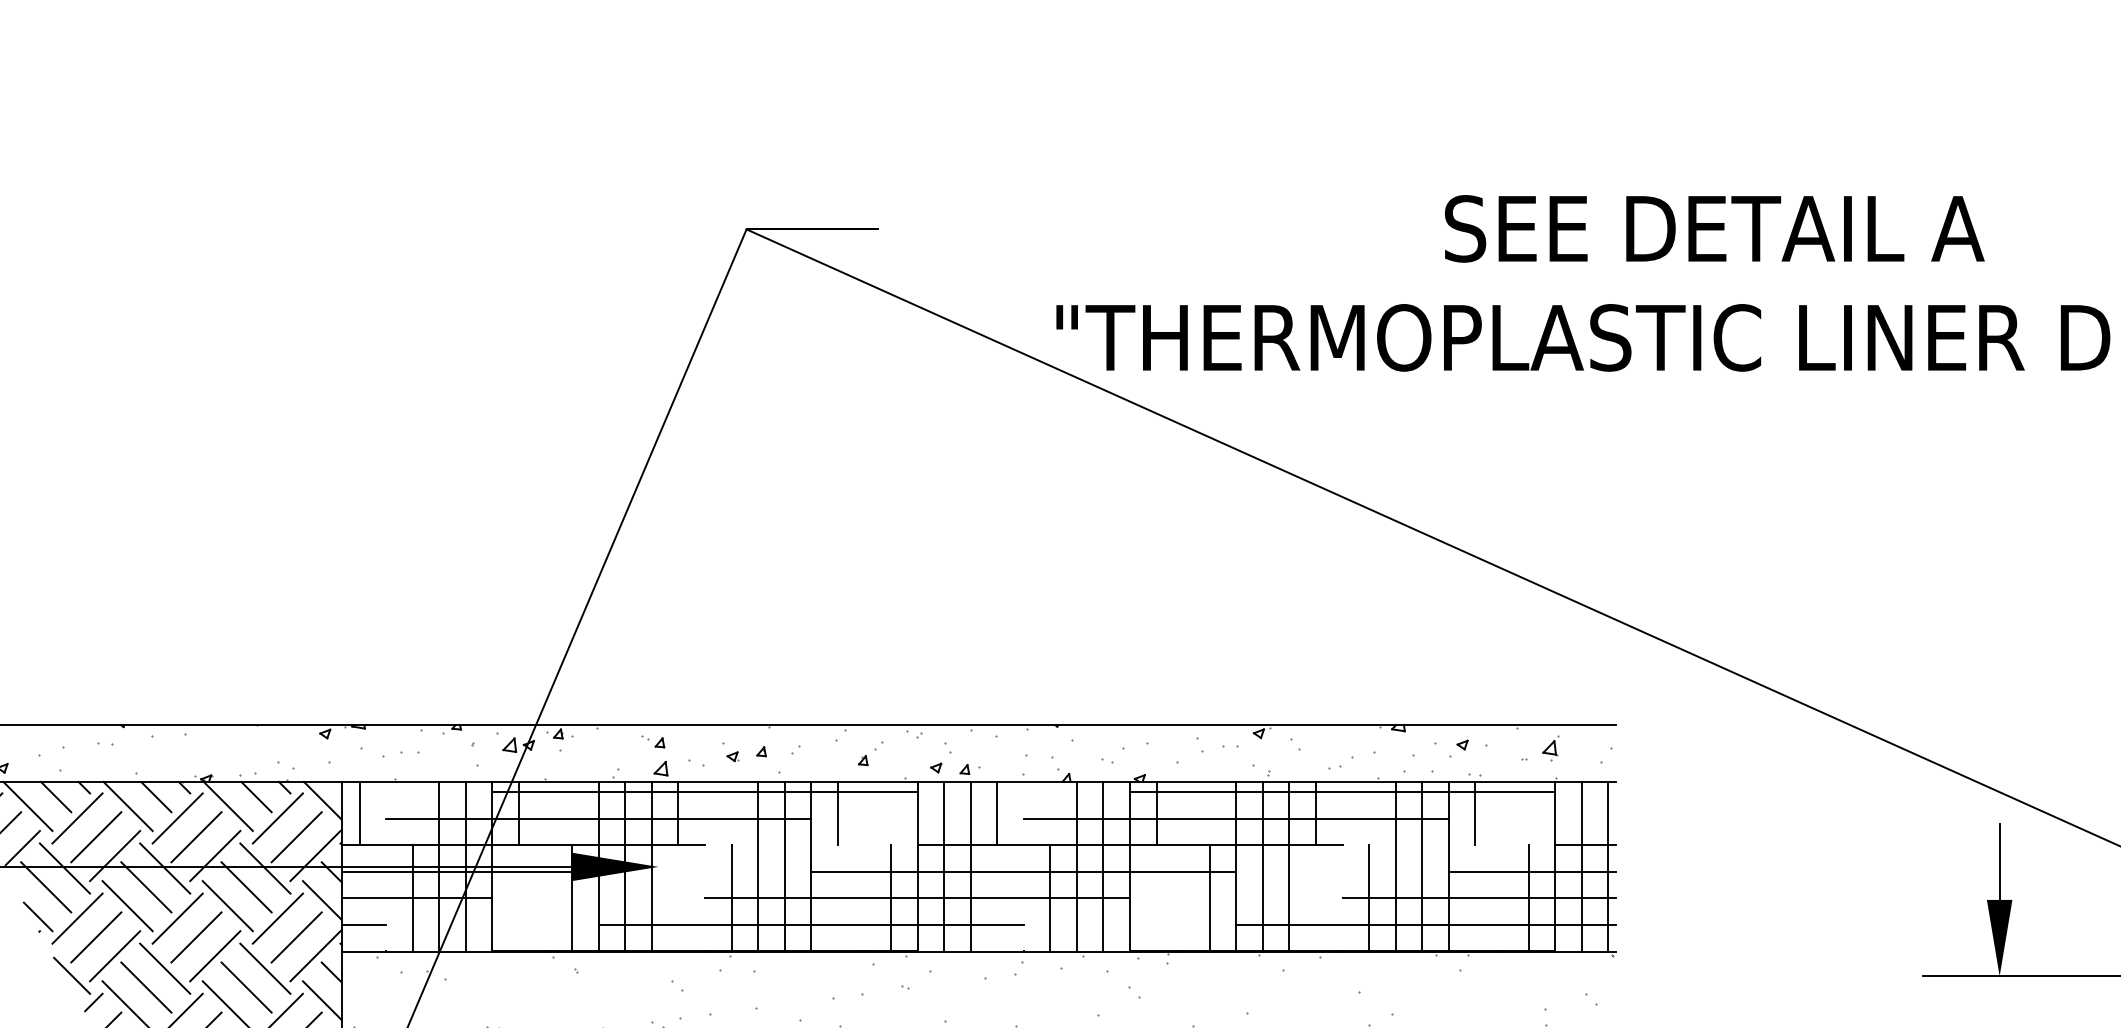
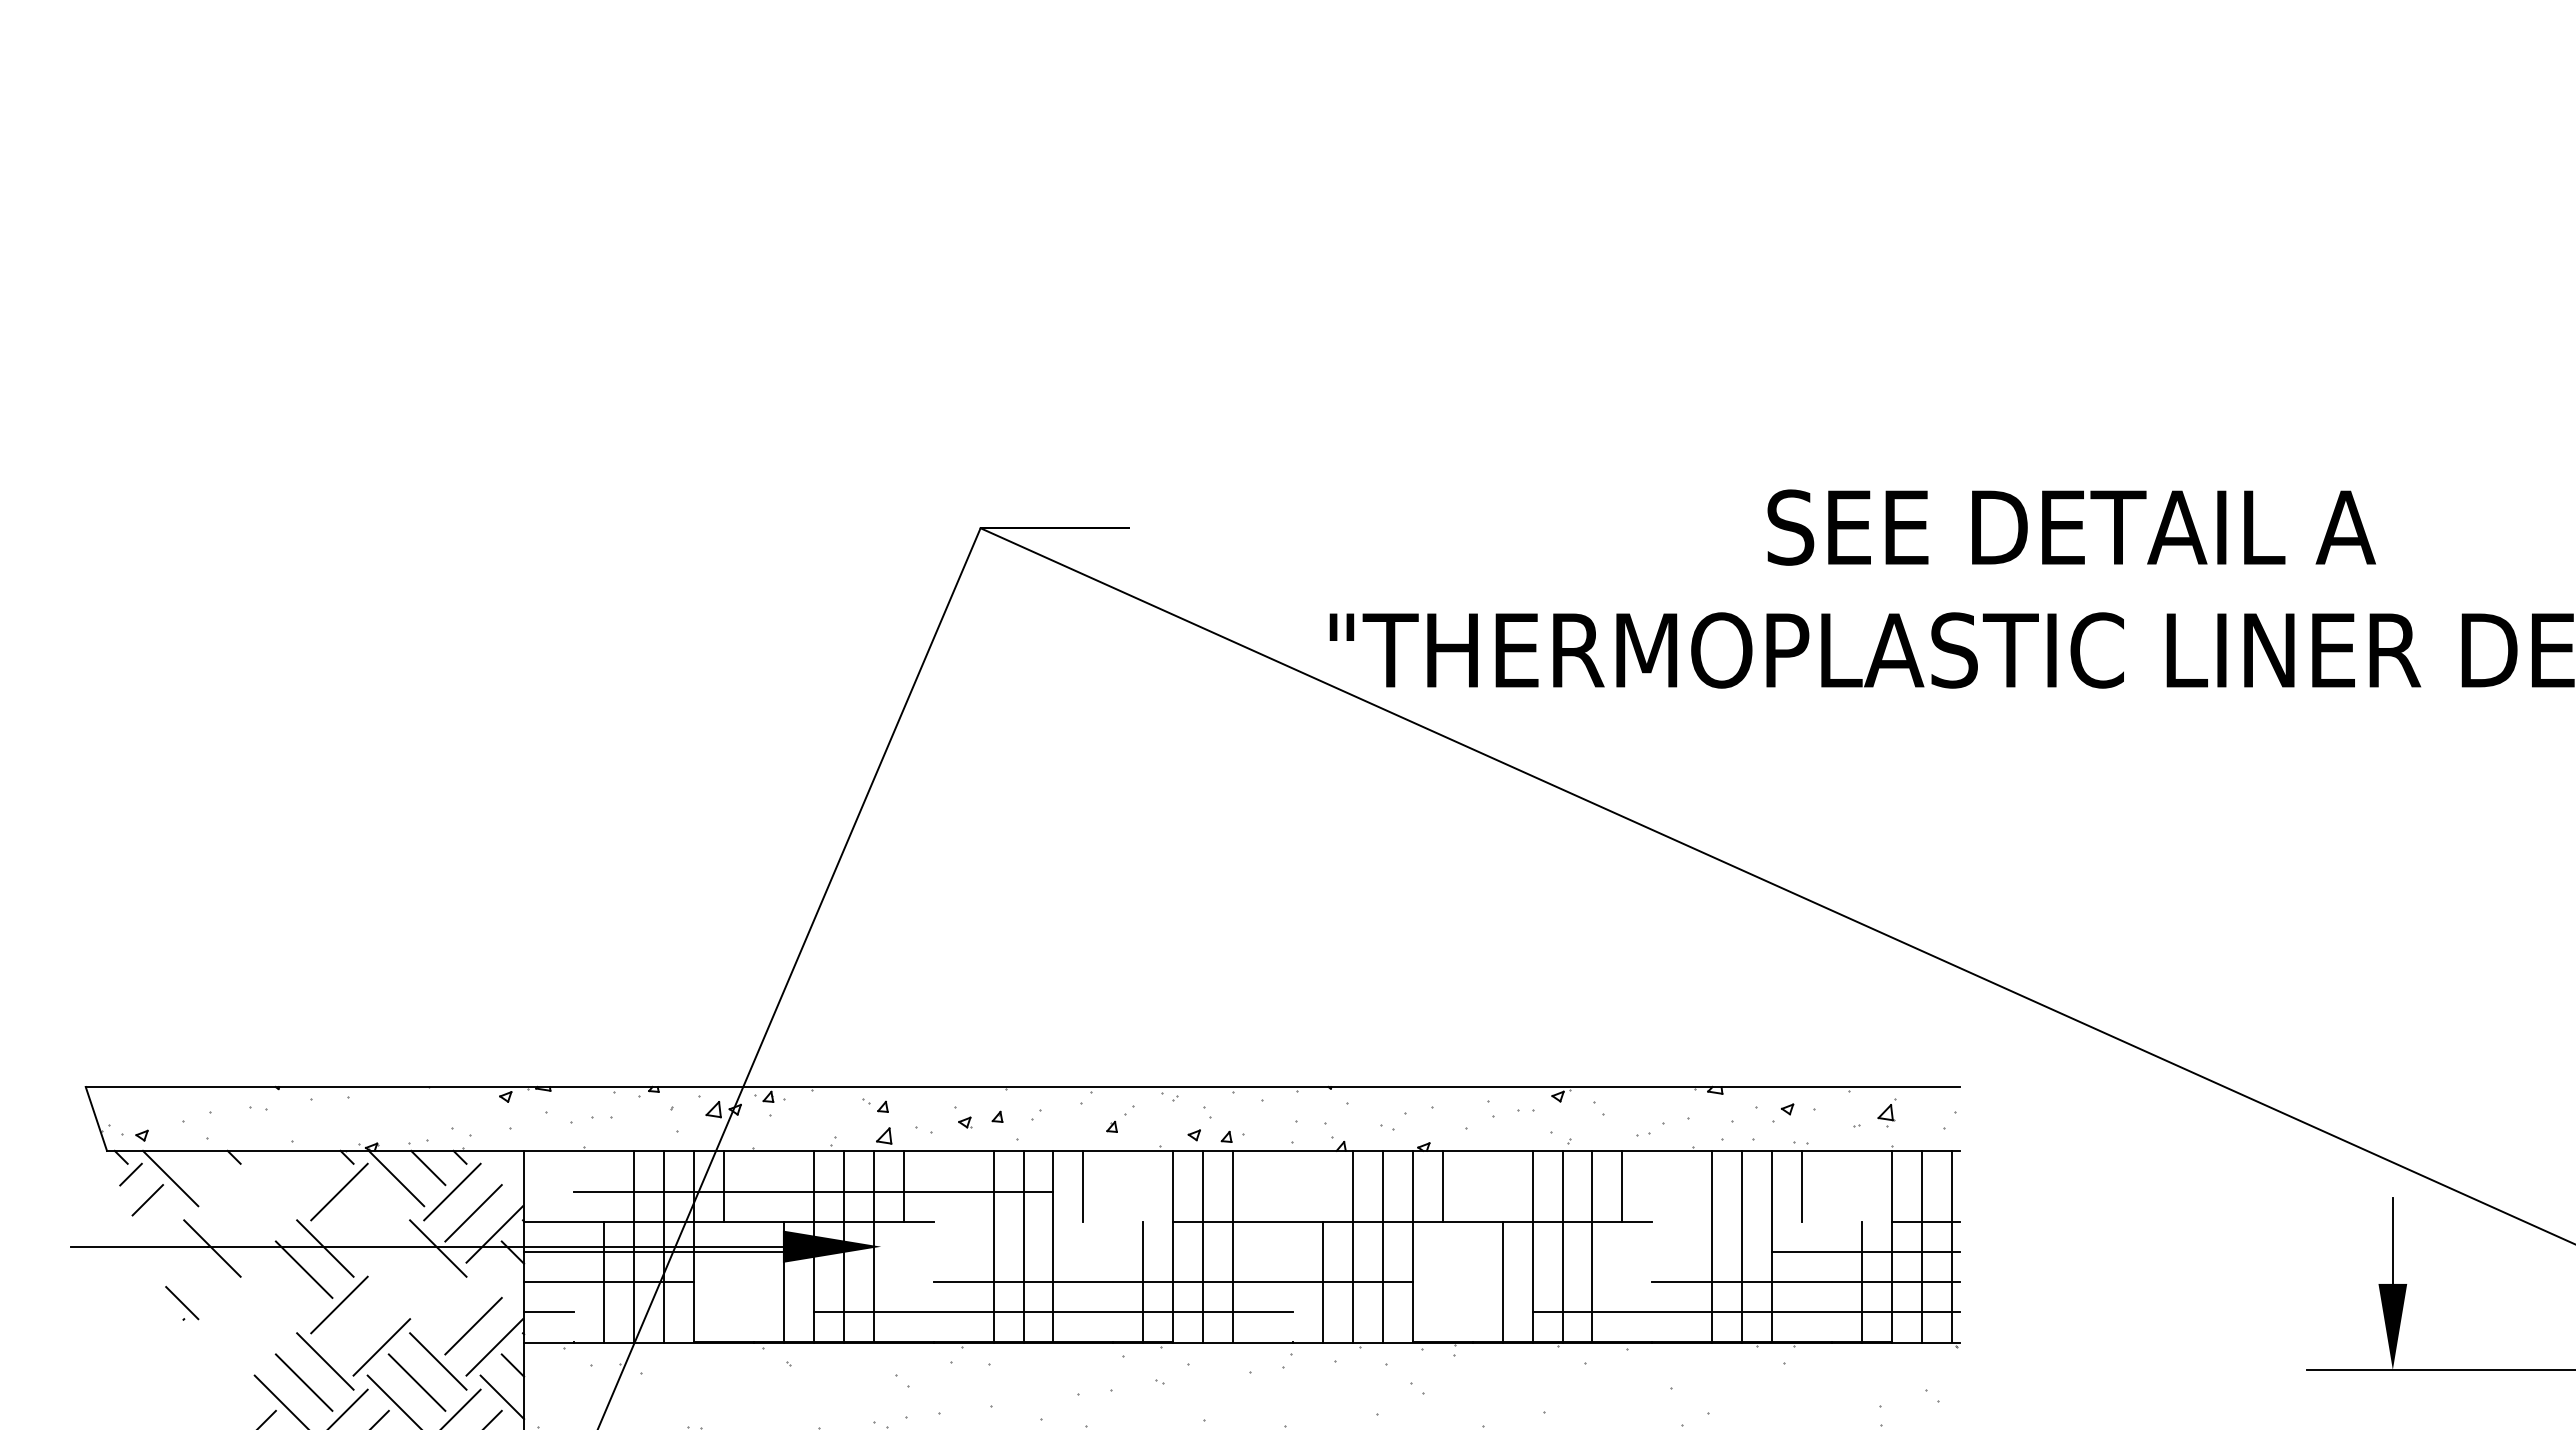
line: (704, 792) -> (933, 1162), removed
line: (1341, 792) -> (1651, 1162), removed
line: (56, 796) -> (202, 1167), removed
line: (156, 796) -> (315, 1167), removed
line: (322, 800) -> (502, 1171), removed
line: (128, 806) -> (283, 1178), removed
line: (359, 813) -> (544, 1186), removed
line: (997, 813) -> (1263, 1186), removed
line: (77, 817) -> (226, 1191), removed
line: (1236, 818) -> (1532, 1192), removed
line: (96, 837) -> (247, 1213), removed
line: (196, 837) -> (360, 1213), removed
line: (22, 848) -> (164, 1225), removed
line: (114, 856) -> (268, 1234), removed
line: (214, 856) -> (381, 1234), removed
line: (1023, 872) -> (1292, 1252), removed
line: (46, 887) -> (191, 1269), removed
line: (246, 887) -> (416, 1269), removed
line: (731, 898) -> (963, 1282), removed
line: (1369, 898) -> (1682, 1282), removed
line: (322, 900) -> (502, 1284), removed
line: (127, 905) -> (282, 1290), removed
line: (227, 905) -> (395, 1290), removed
line: (77, 918) -> (226, 1304), removed
line: (277, 918) -> (452, 1304), removed
line: (96, 936) -> (247, 1325), removed
line: (196, 937) -> (360, 1326), removed
line: (114, 956) -> (268, 1347), removed
line: (72, 975) -> (220, 1369), removed
line: (93, 1002) -> (244, 1399), removed

